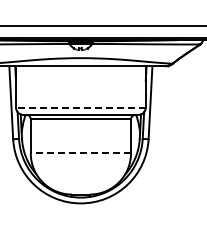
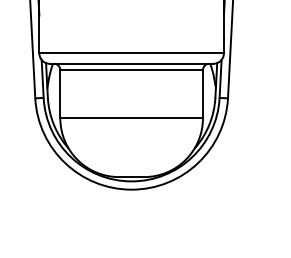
line: (80, 107) -> (131, 53), dashed -> solid
line: (80, 153) -> (131, 118), dashed -> solid

